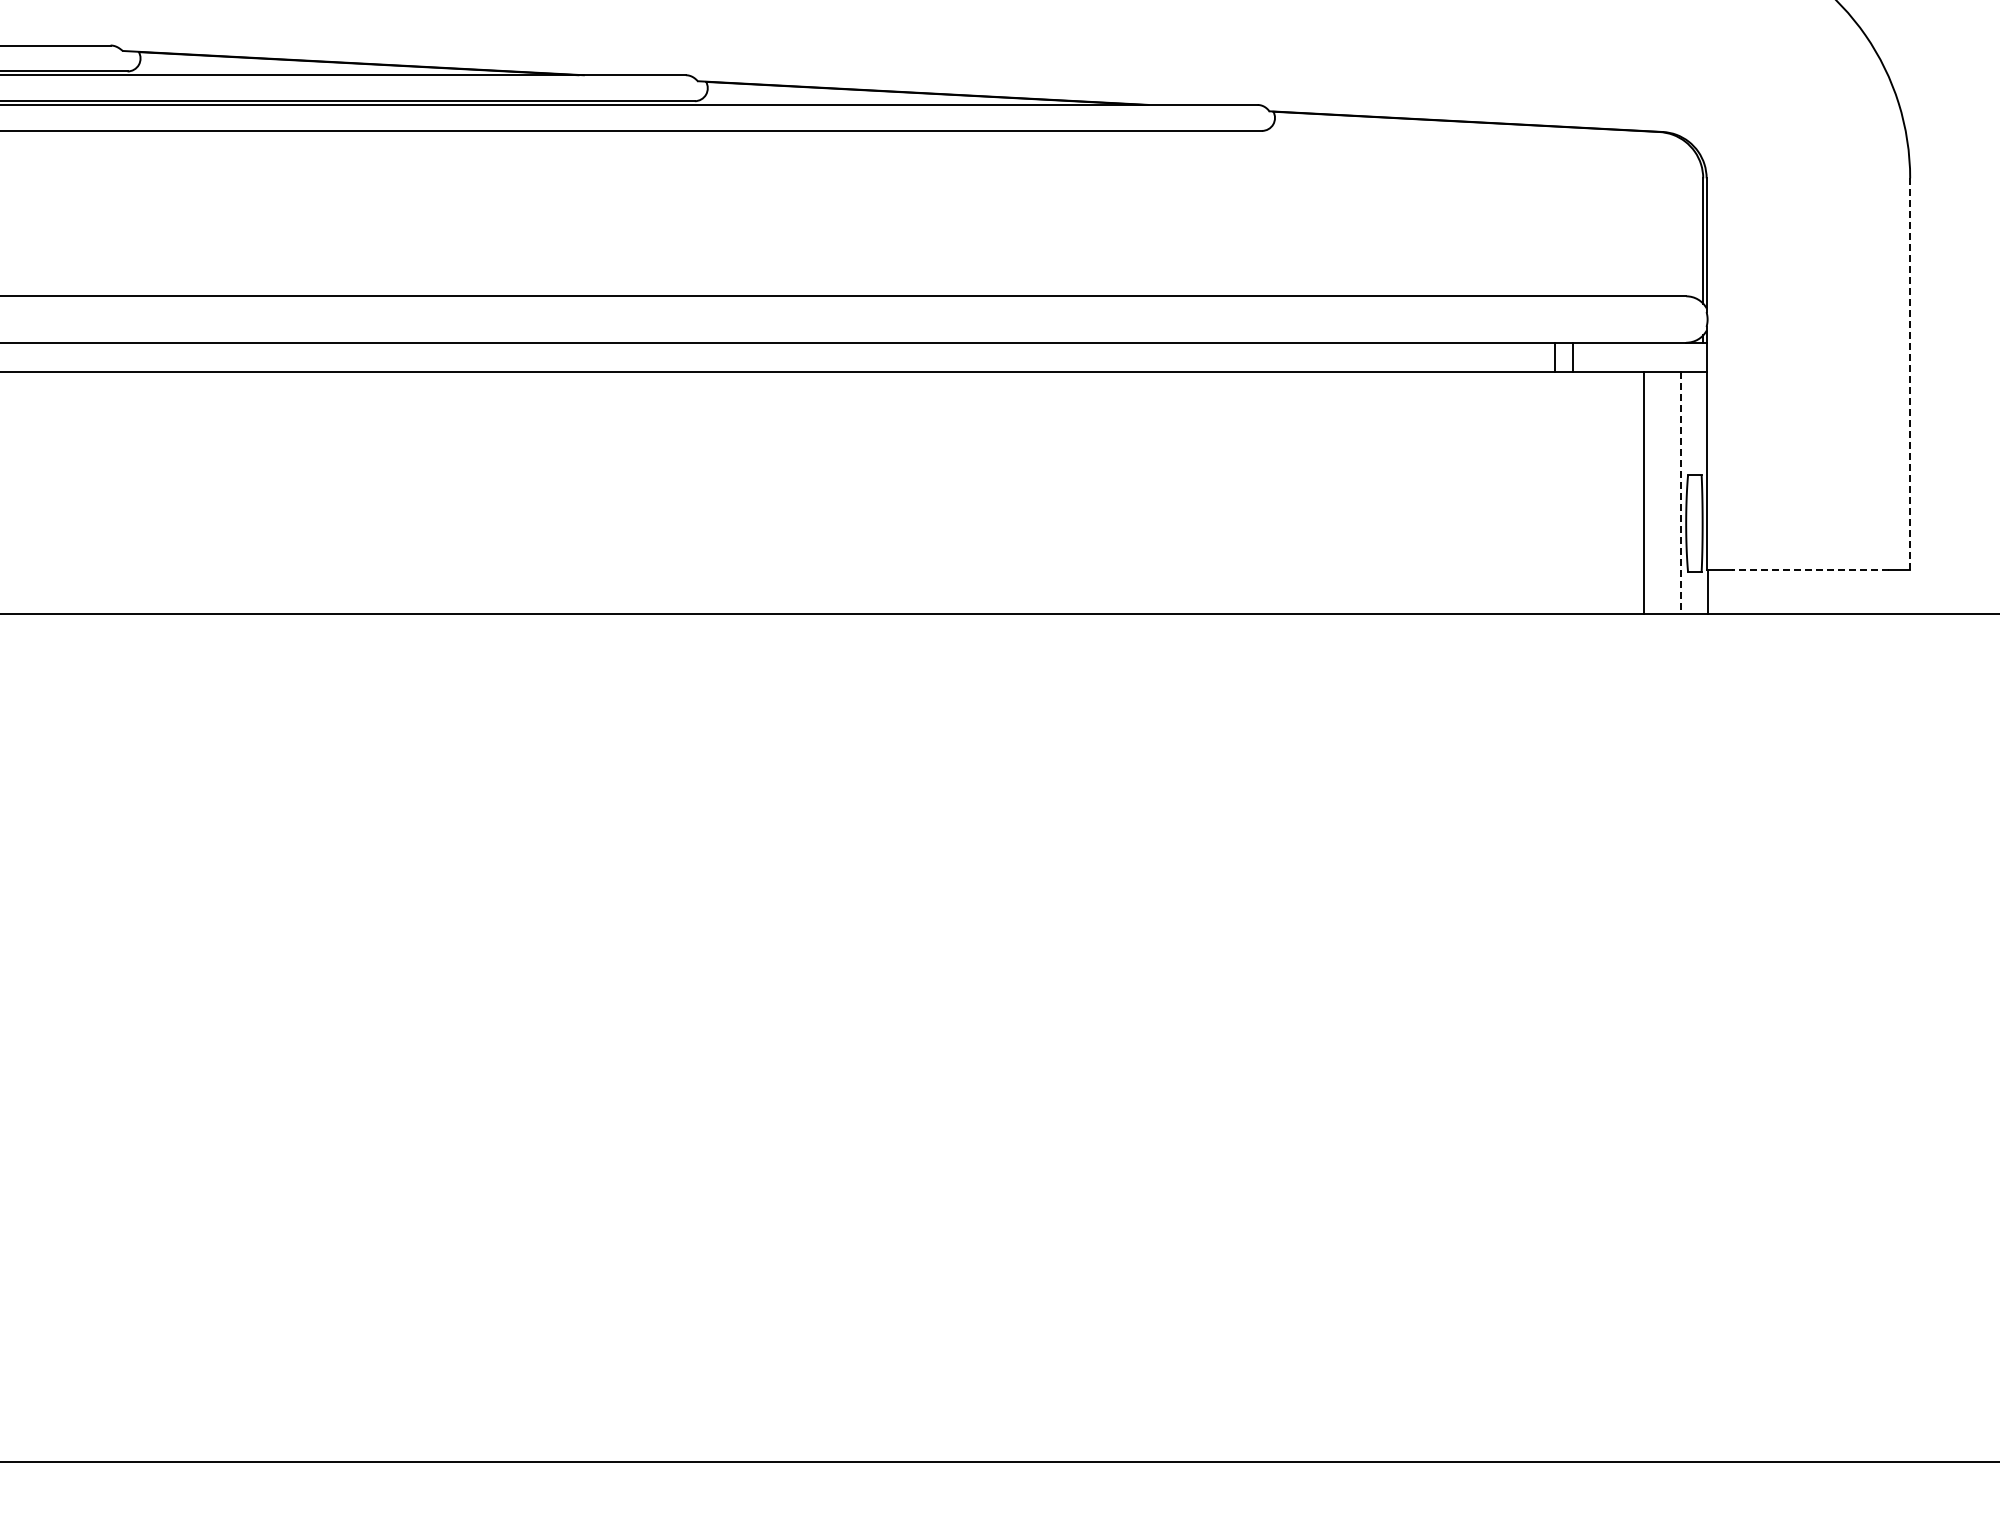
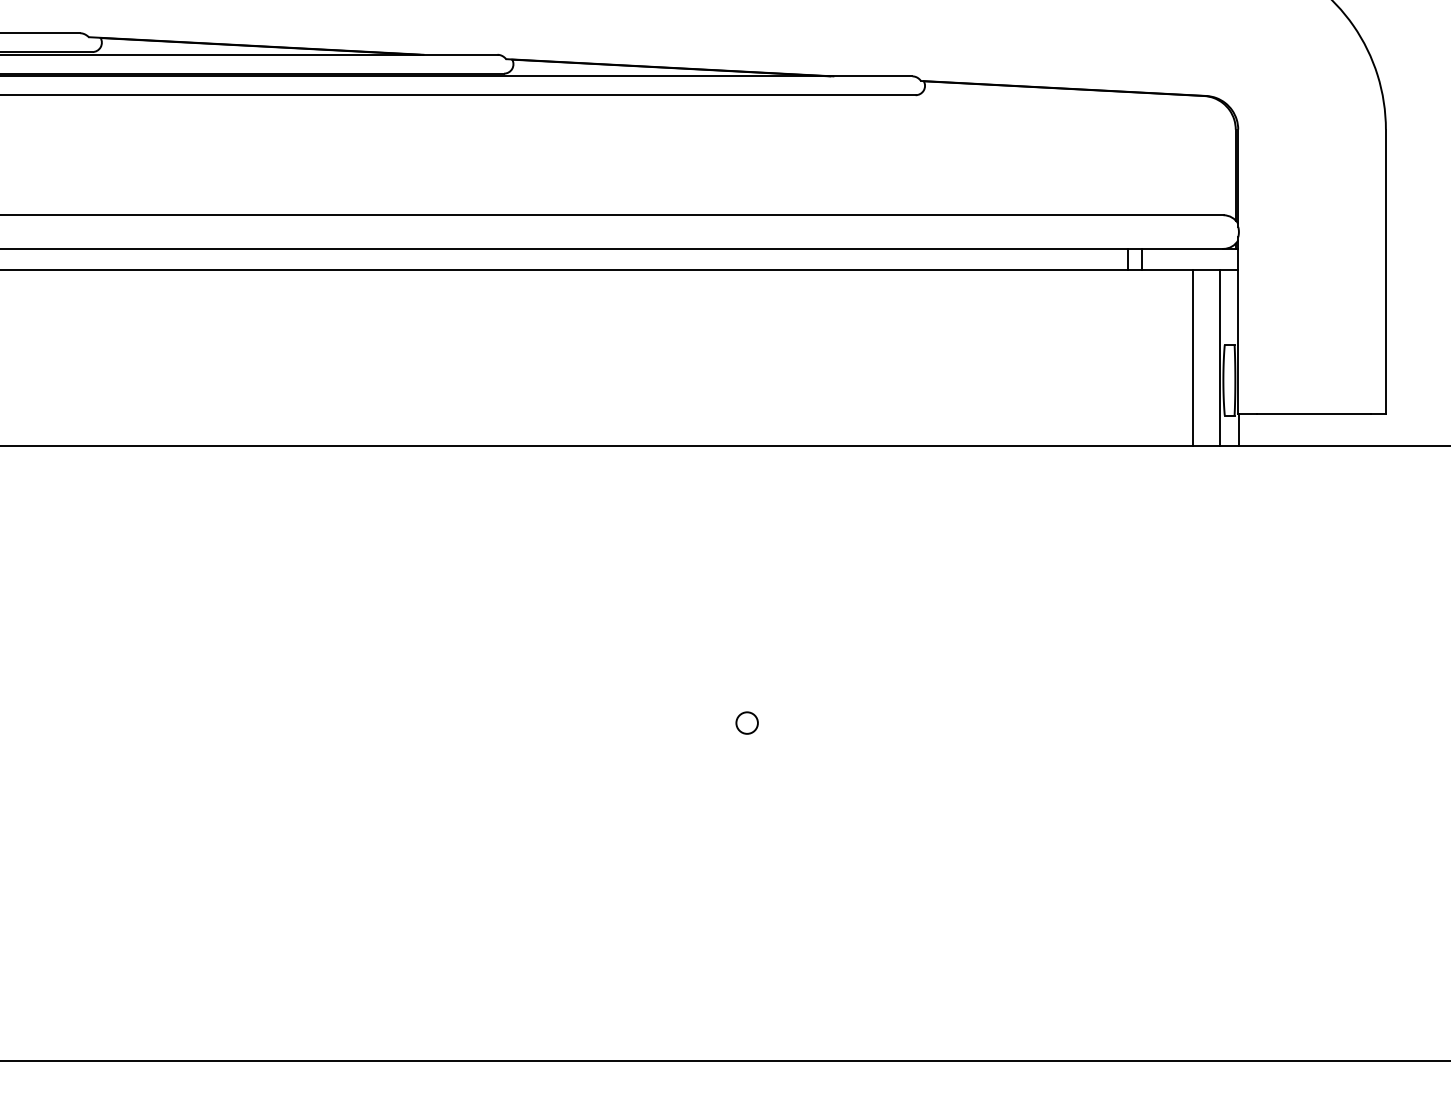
line: (1910, 374) -> (1386, 271), dashed -> solid
line: (1680, 493) -> (1219, 358), dashed -> solid
line: (1810, 570) -> (1313, 414), dashed -> solid
circle: (1029, 995) -> (746, 722), added

